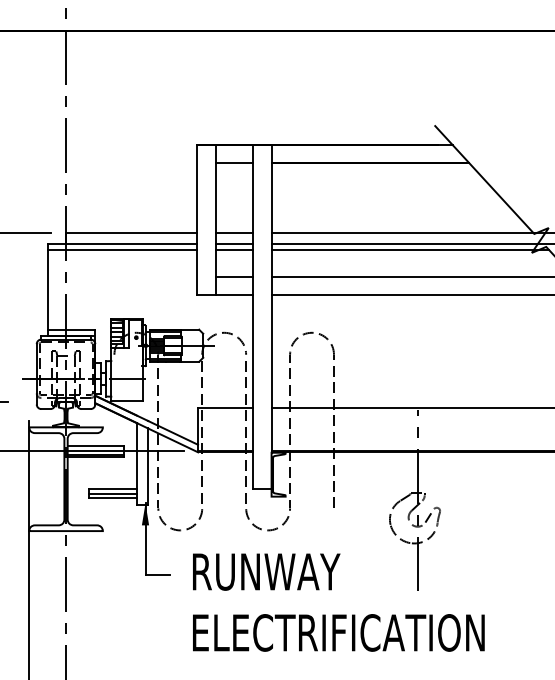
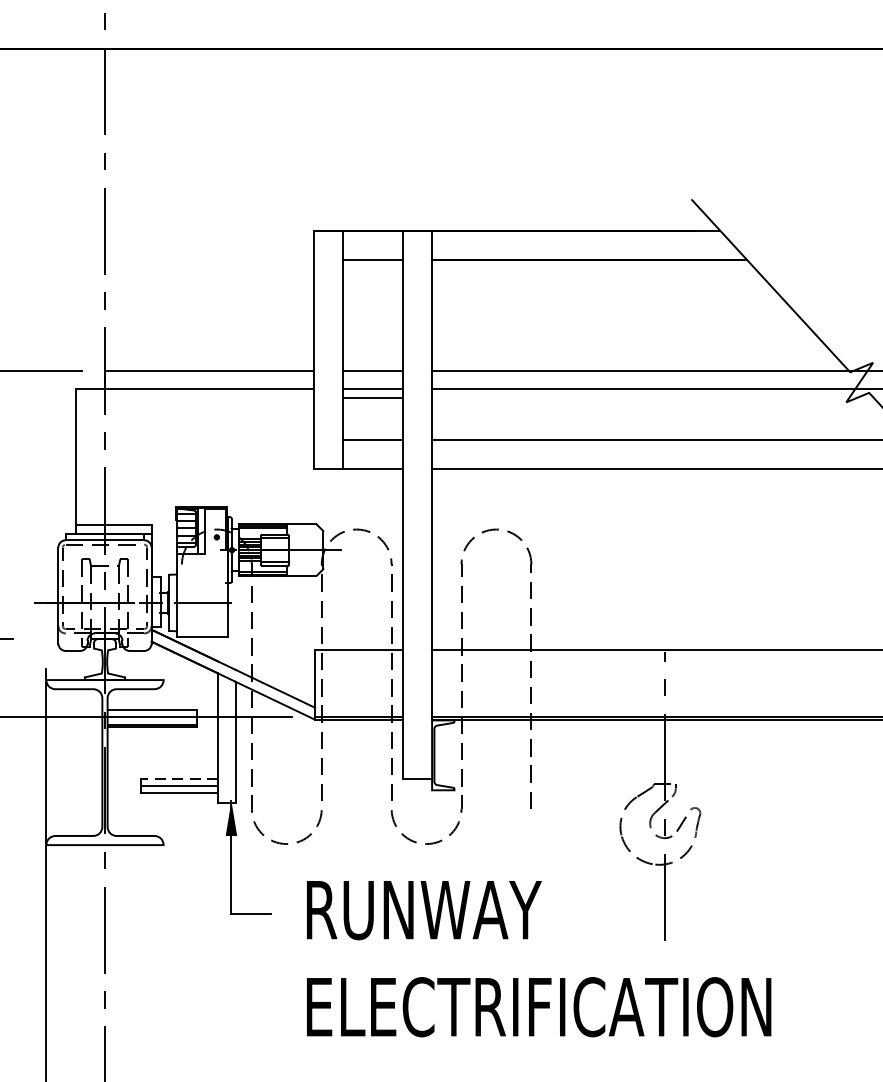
line: (122, 249) -> (194, 396), removed
line: (410, 249) -> (653, 396), removed
line: (112, 489) -> (178, 778), solid -> dashed

